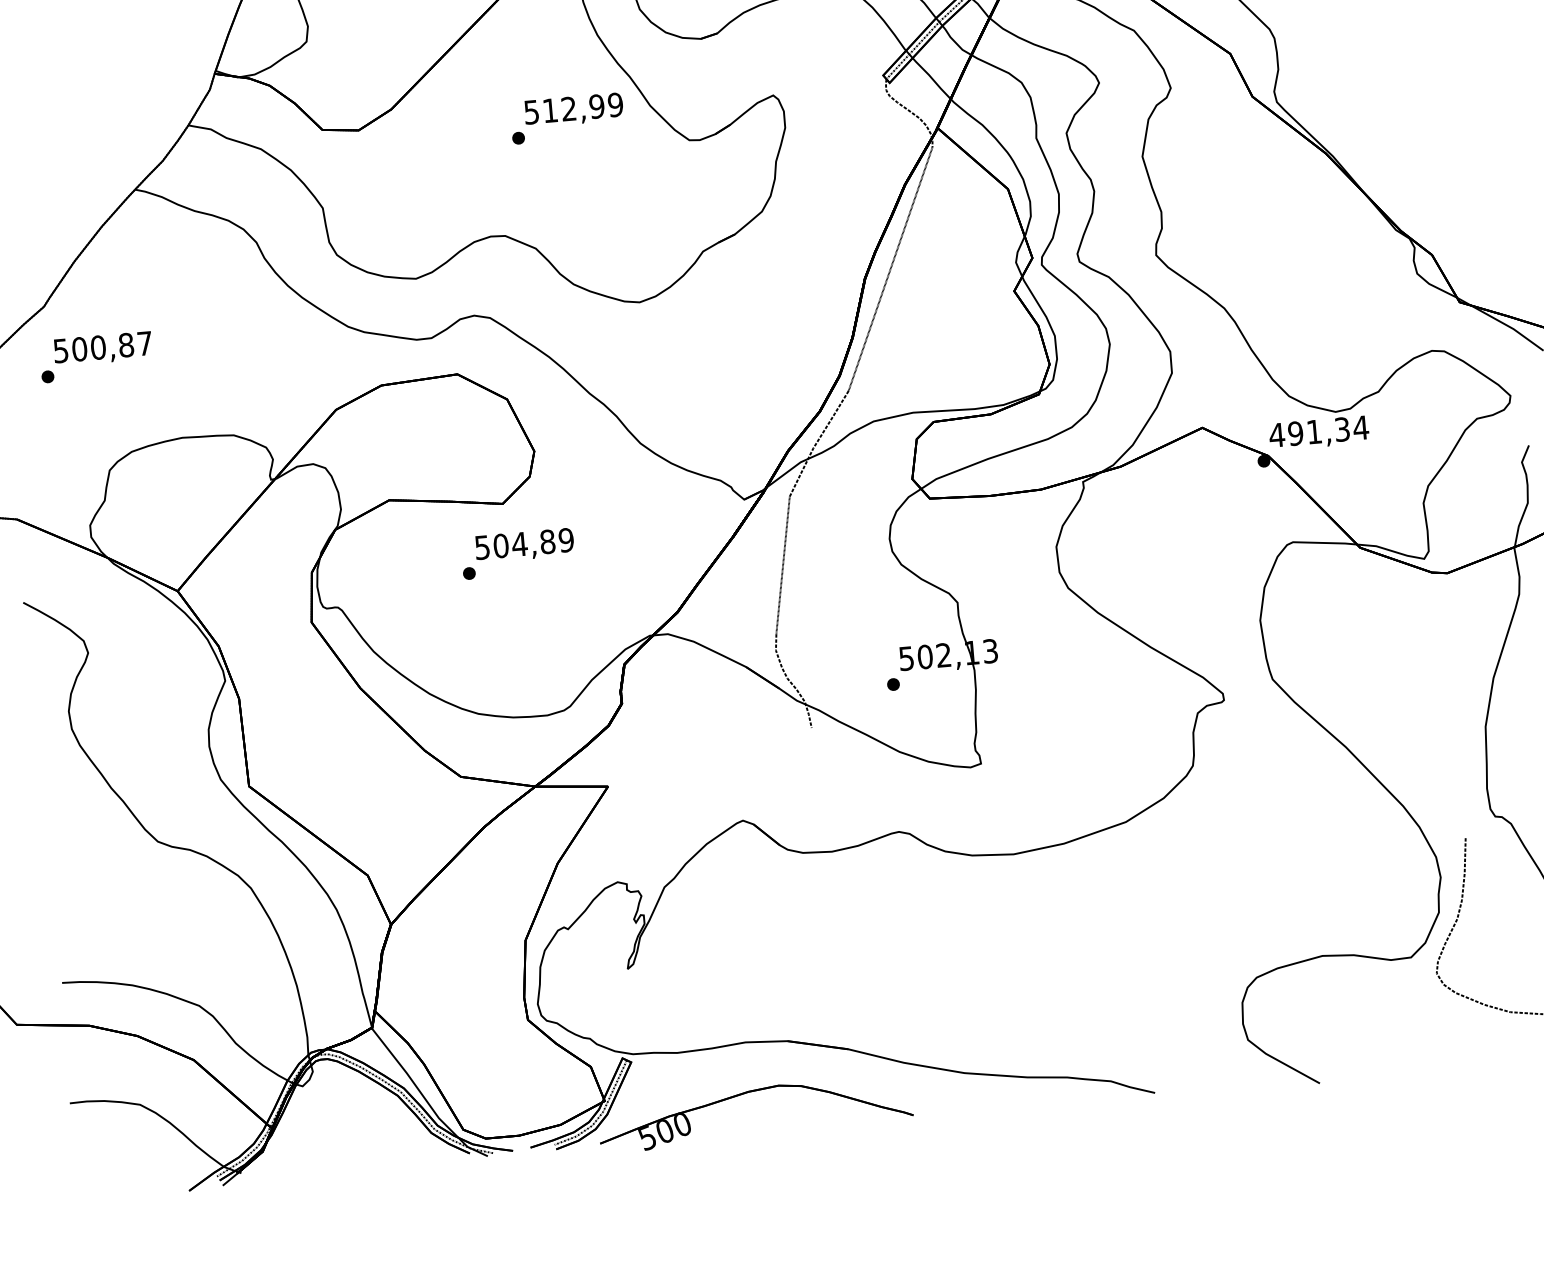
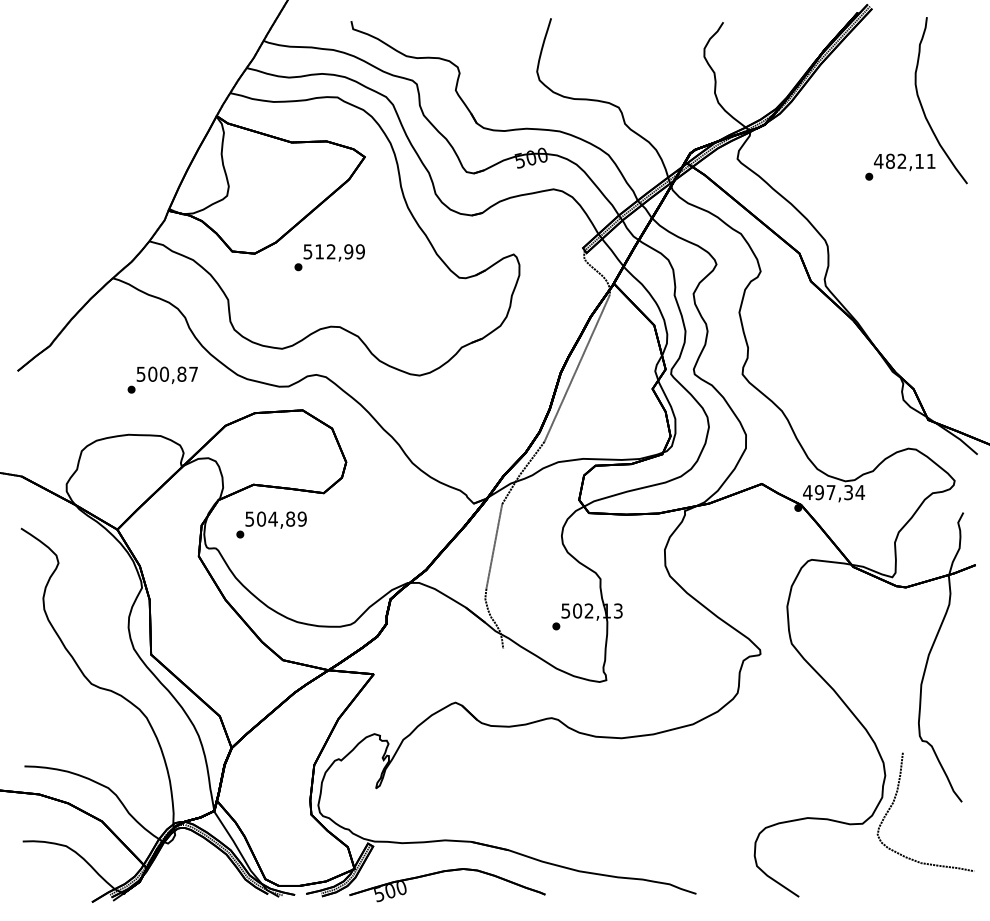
text: (566, 118) -> (329, 257), moved
text: (95, 356) -> (162, 379), moved
text: (1313, 431) -> (830, 492), 491,34 -> 497,34
text: (517, 553) -> (271, 524), moved

